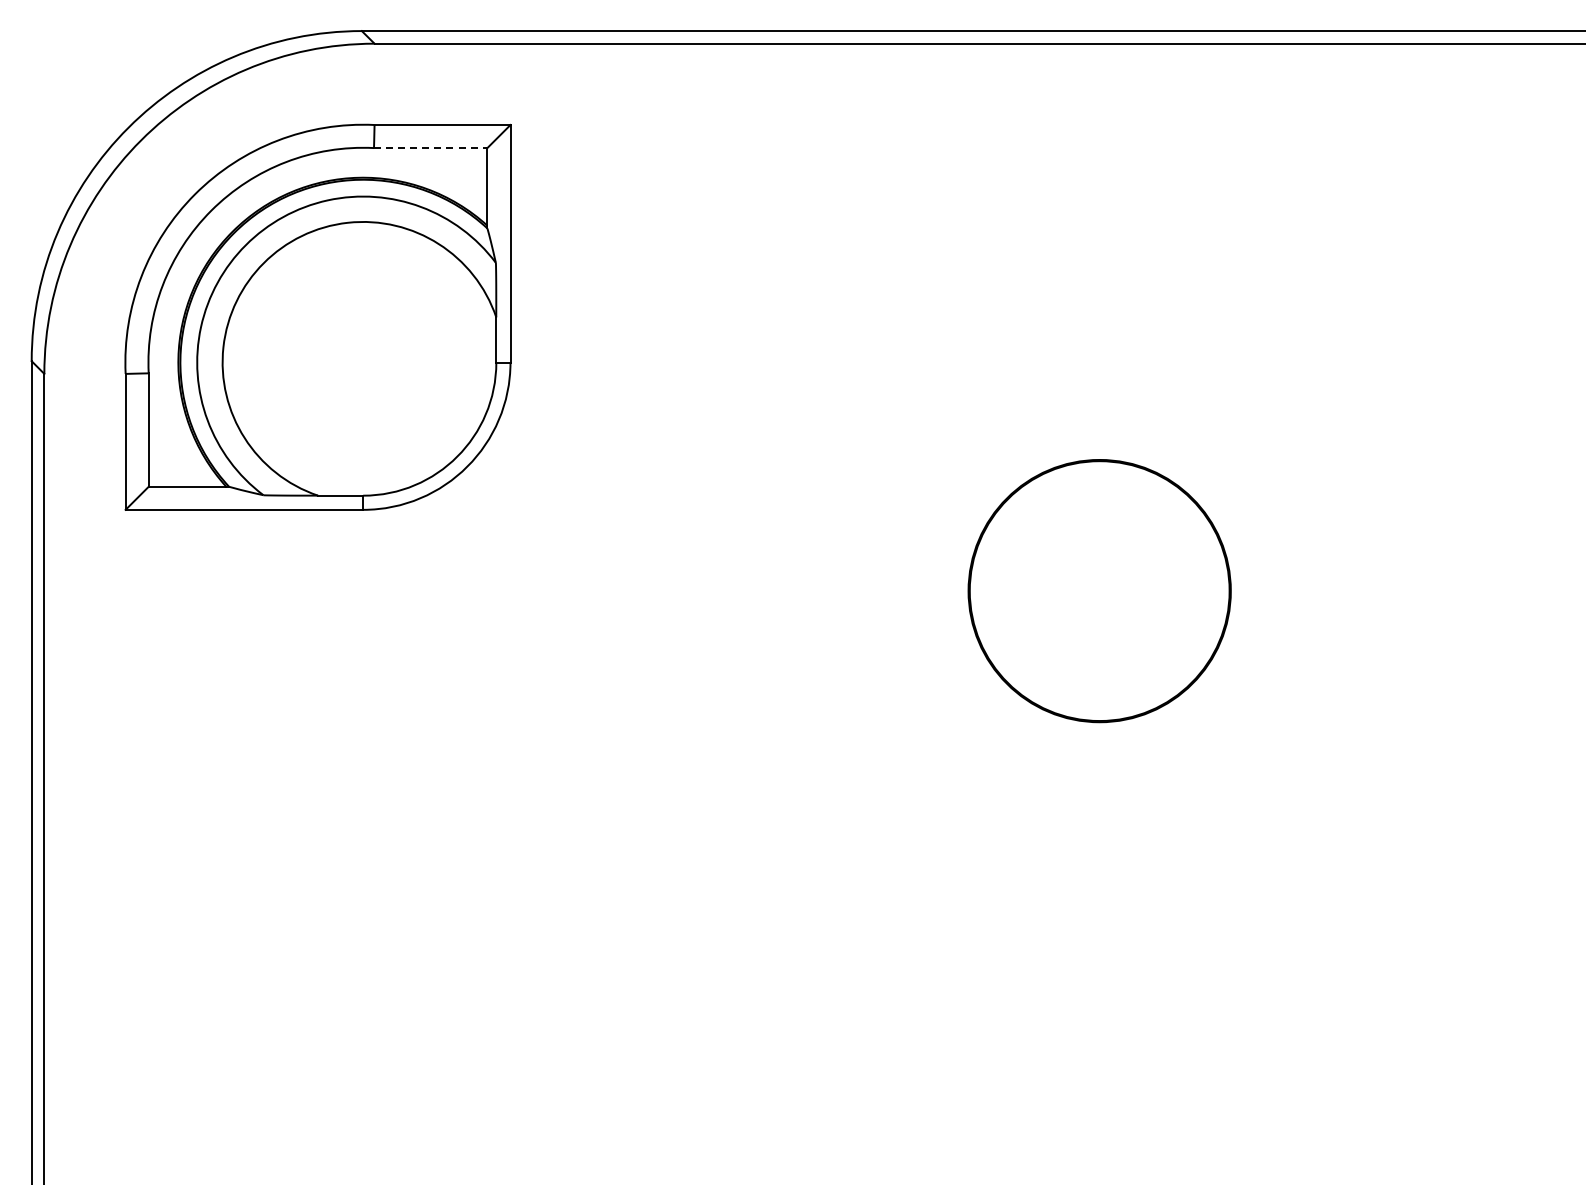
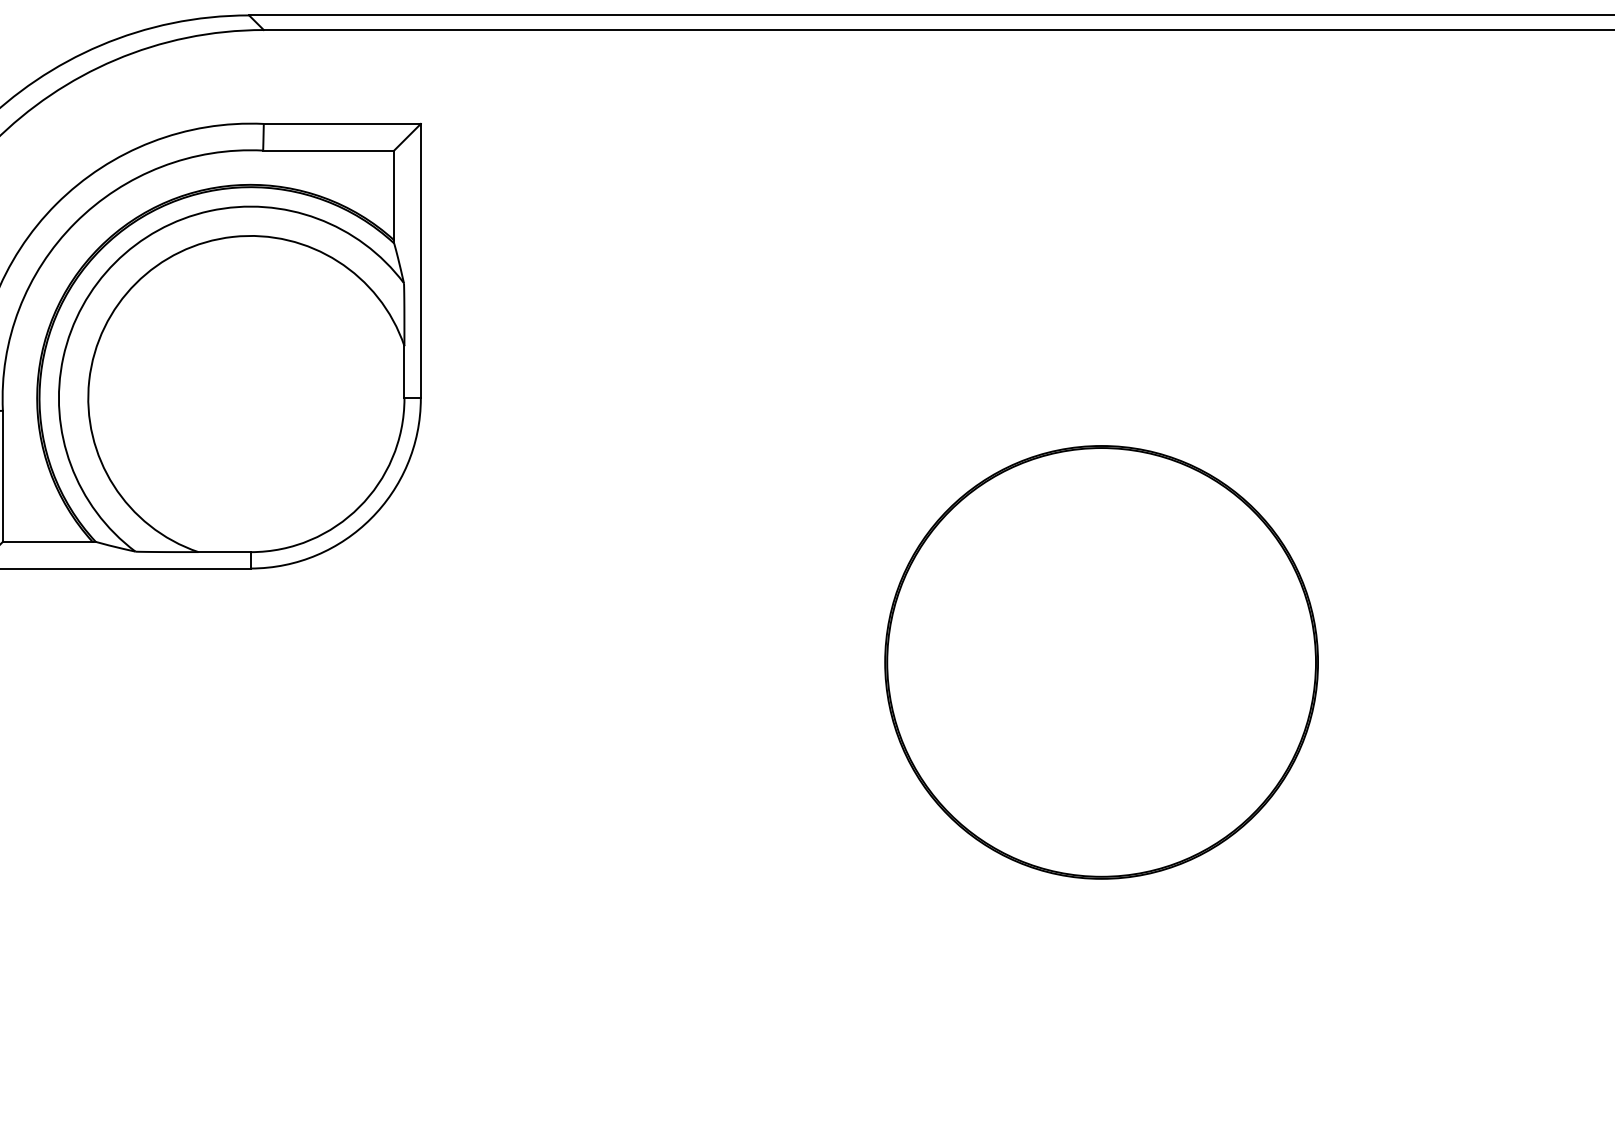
line: (430, 148) -> (328, 151), dashed -> solid
part: (1099, 590) -> (1101, 661), size x1.43

